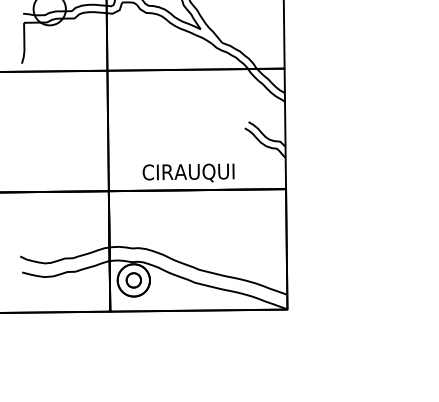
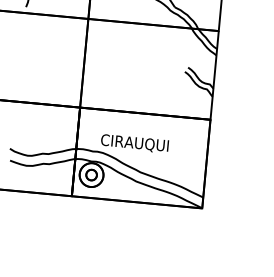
text: (188, 172) -> (134, 143), moved

